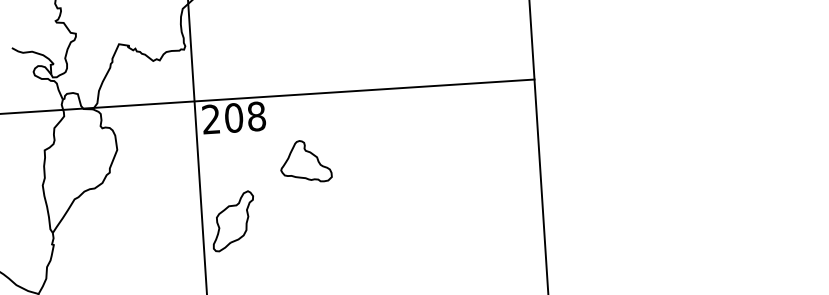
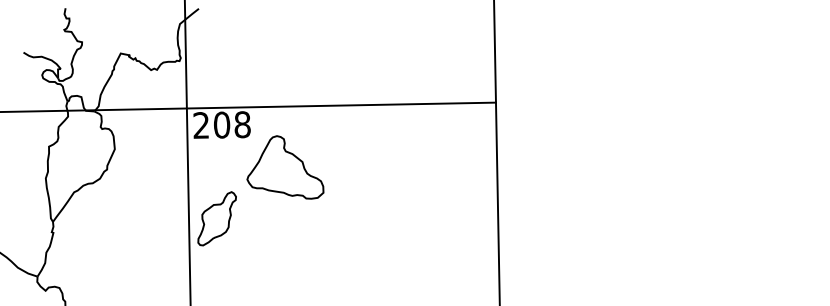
part: (306, 161) -> (285, 167), size x1.67

